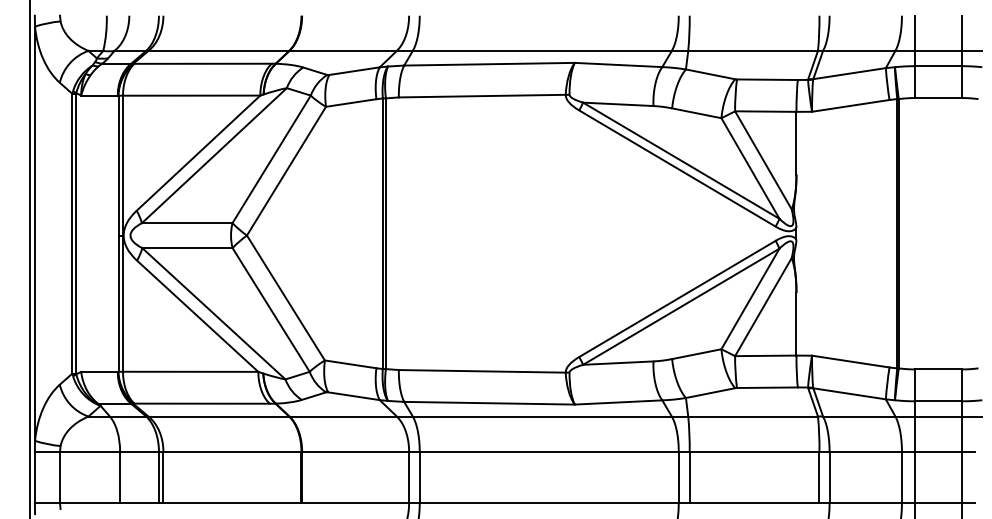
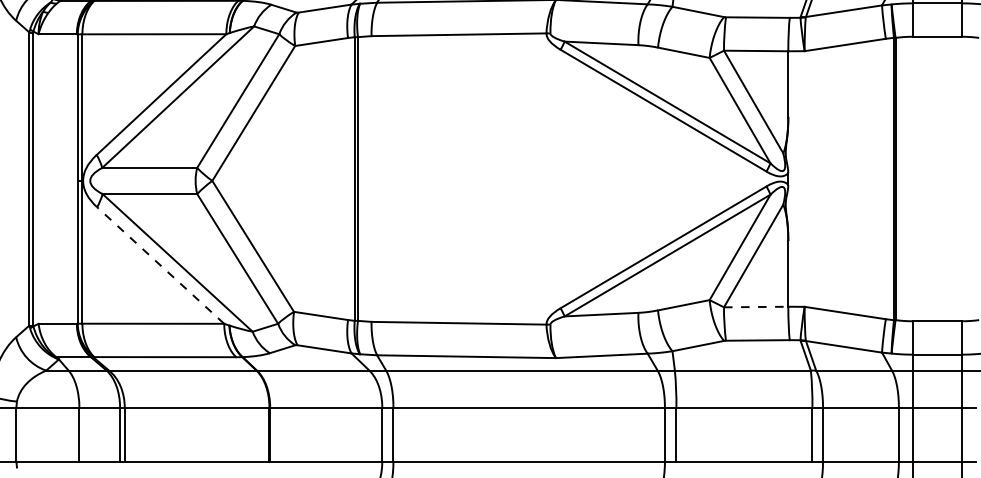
line: (197, 315) -> (160, 264), solid -> dashed
line: (765, 355) -> (755, 306), solid -> dashed

